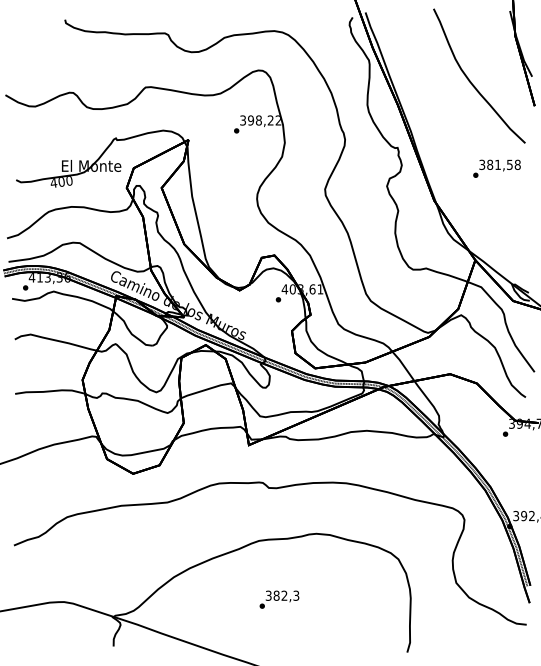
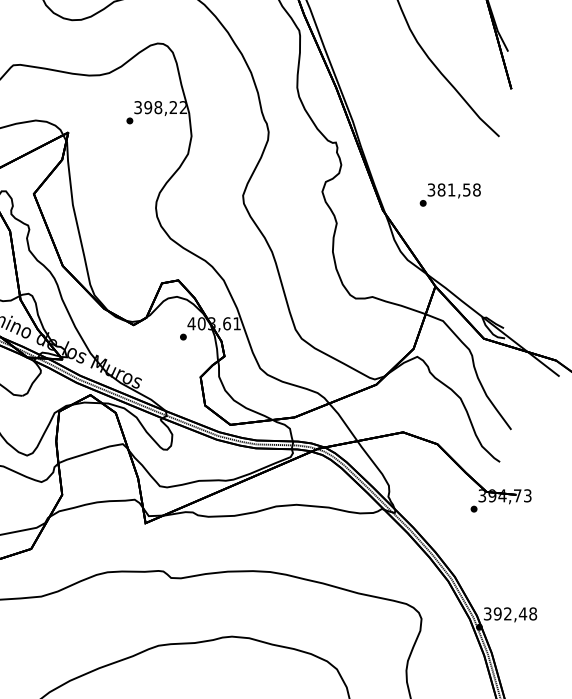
text: (496, 168) -> (449, 194), moved

